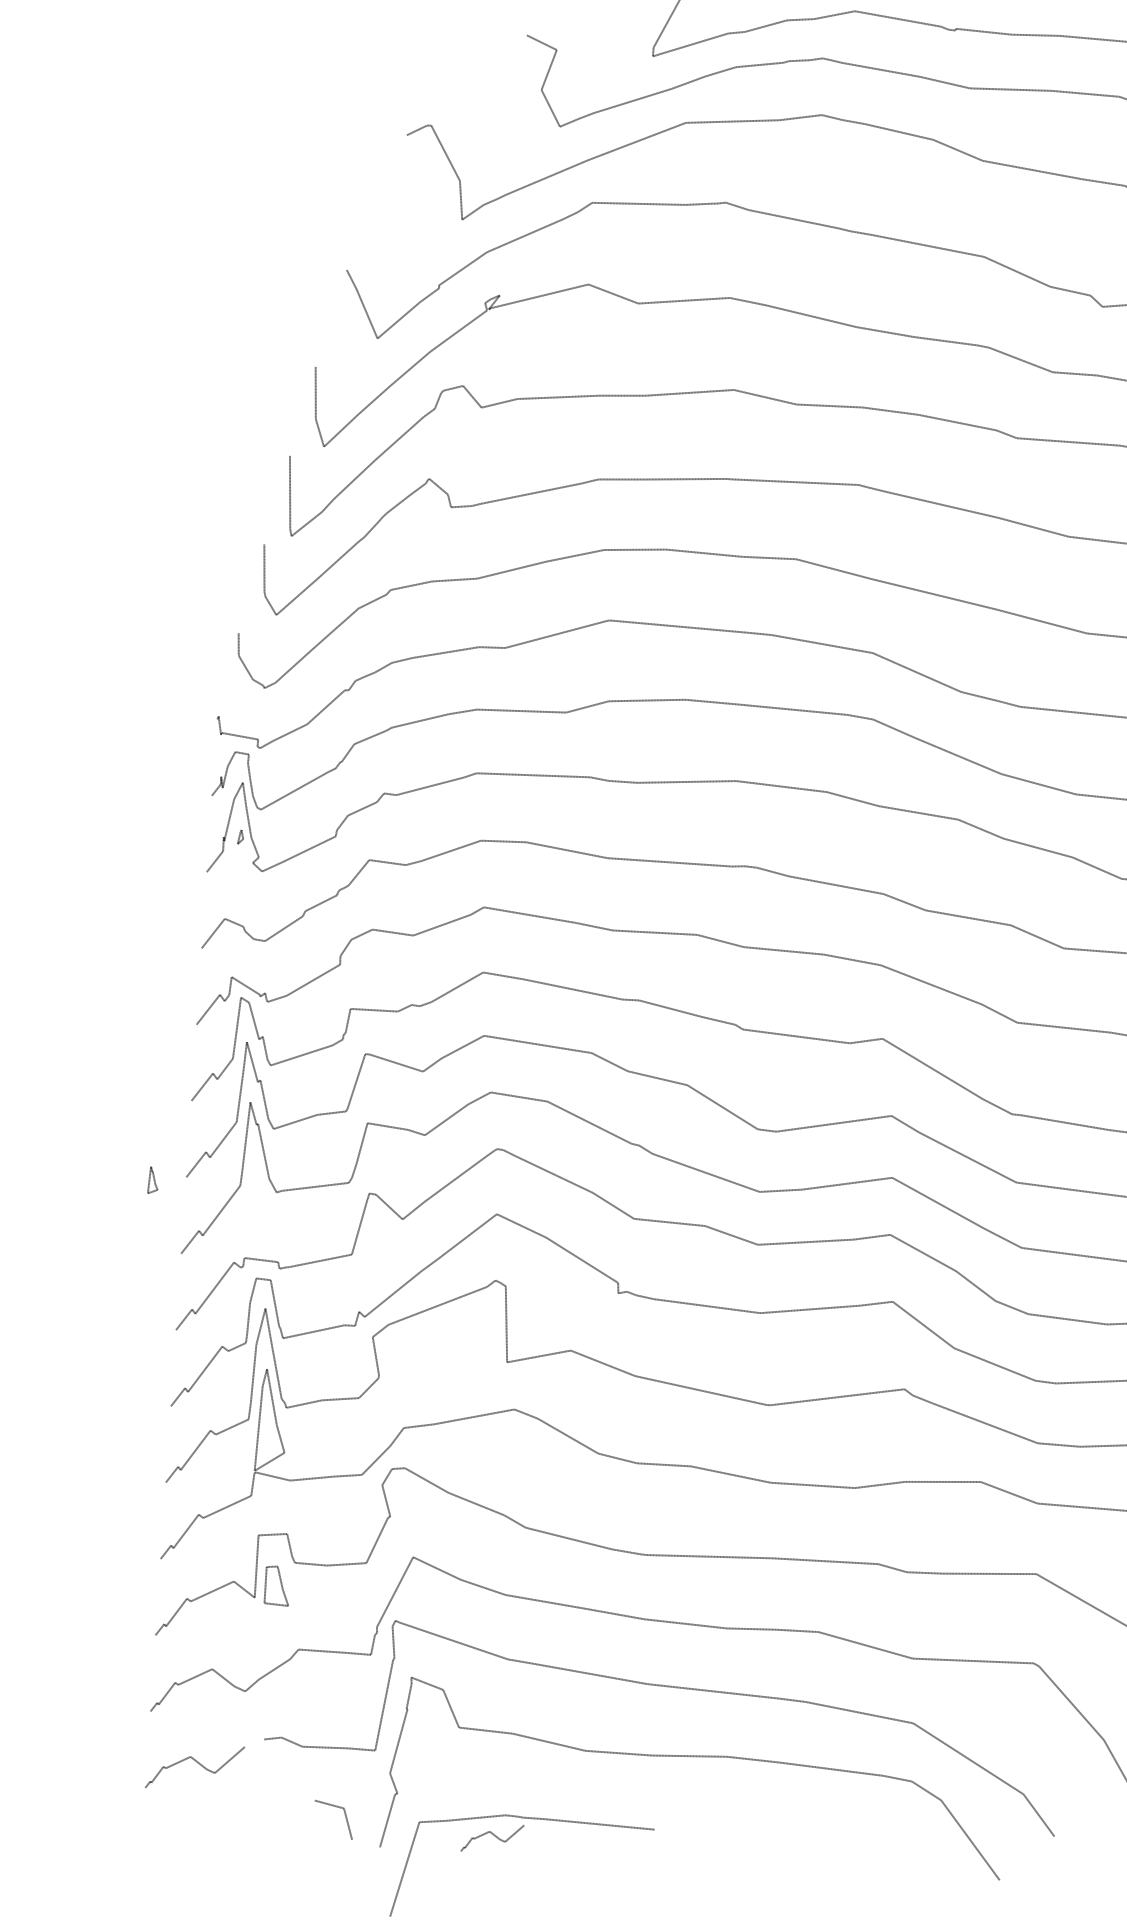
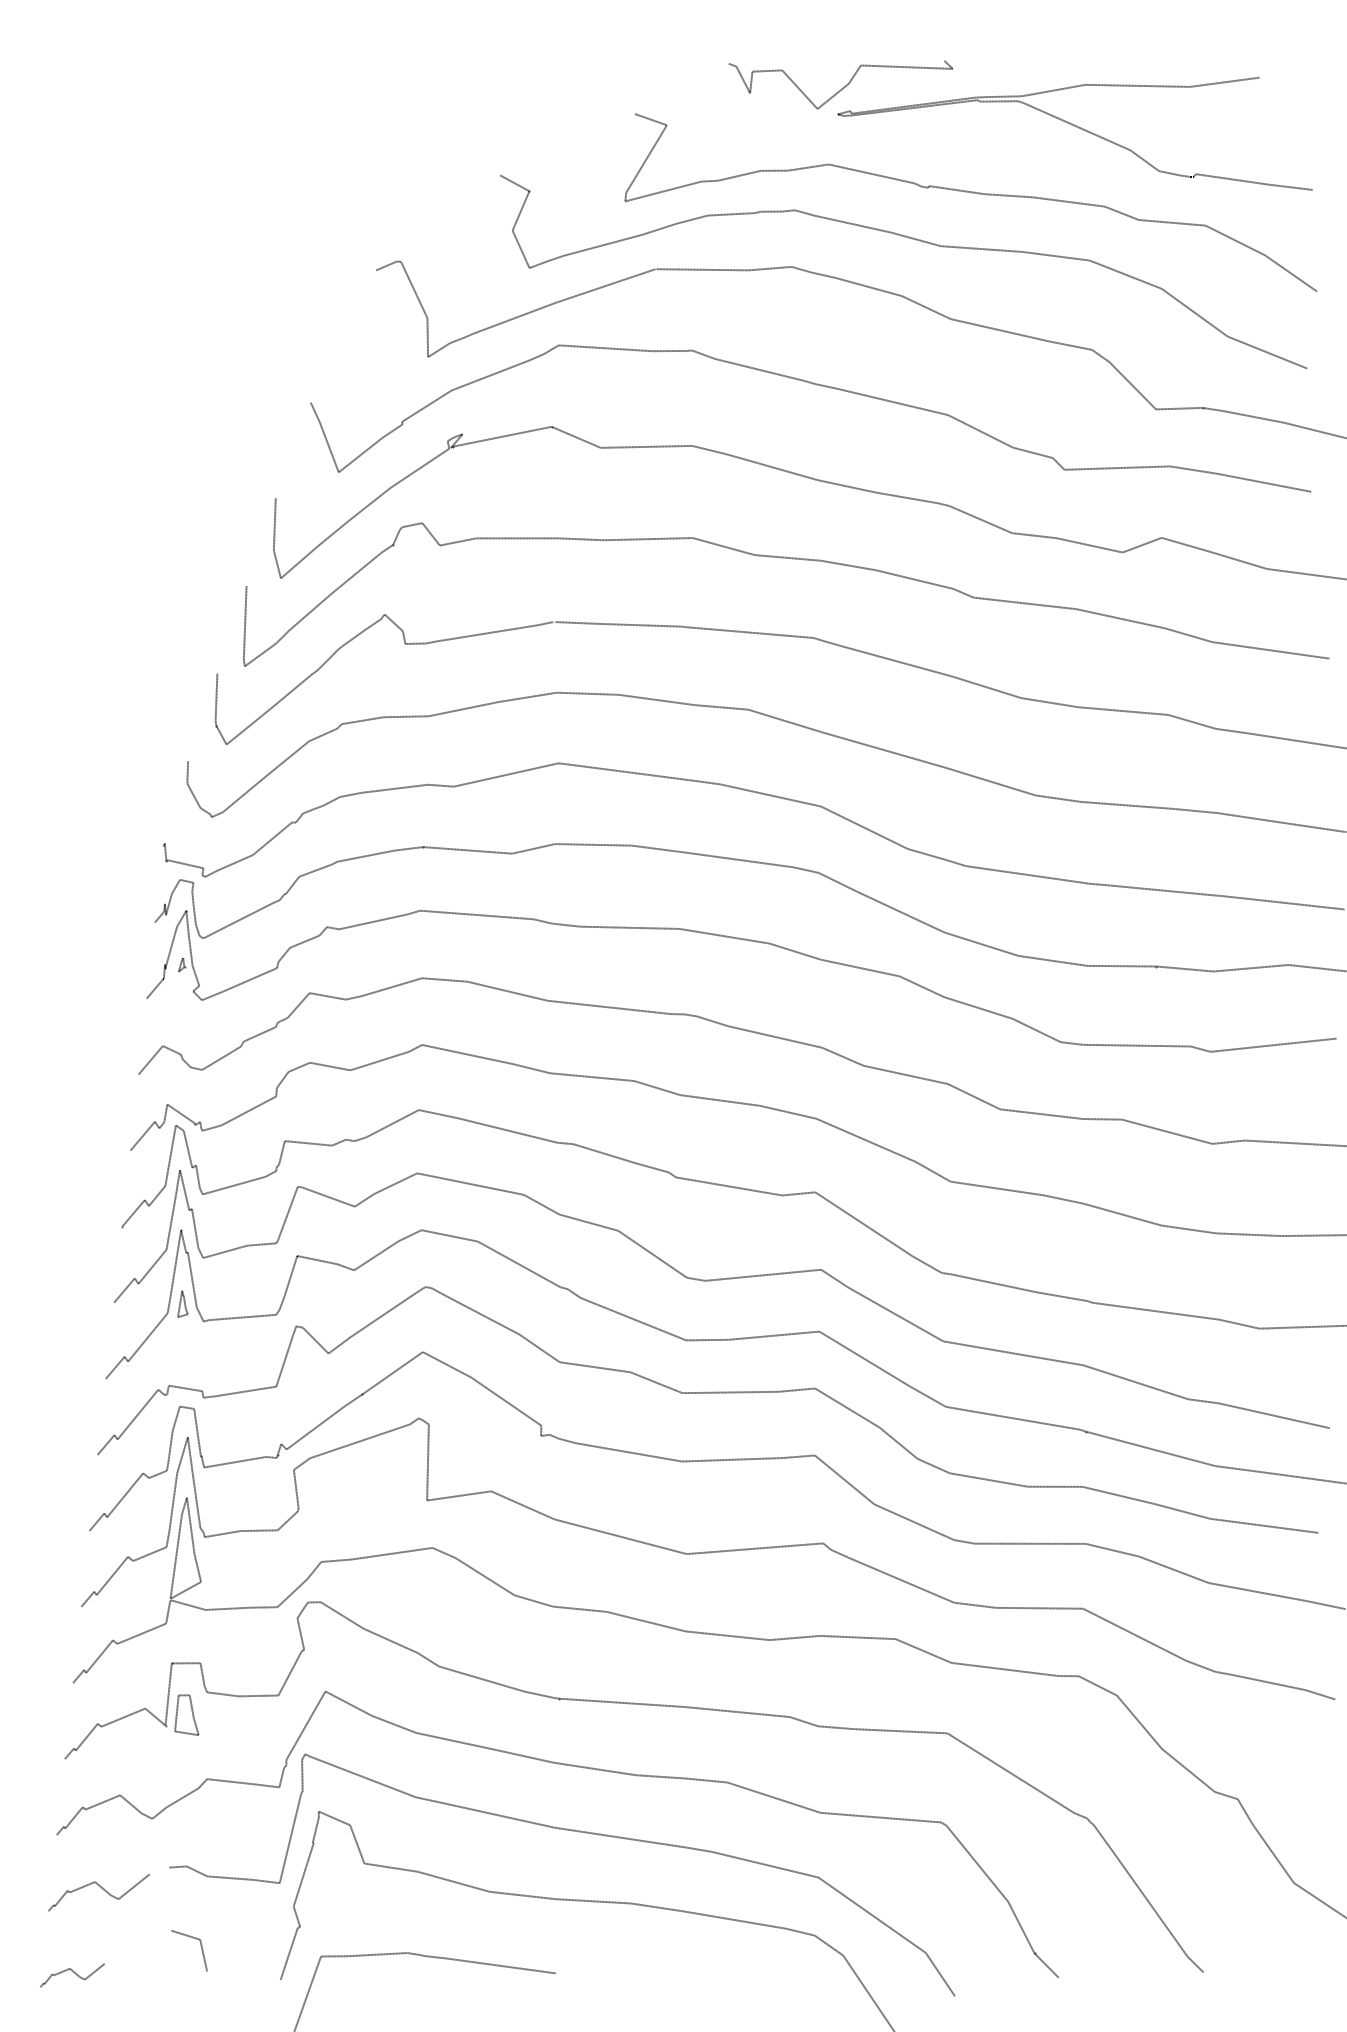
part: (151, 1179) -> (182, 1303), moved
line: (344, 1815) -> (200, 1946), moved
curve: (494, 1836) -> (74, 1973), moved

